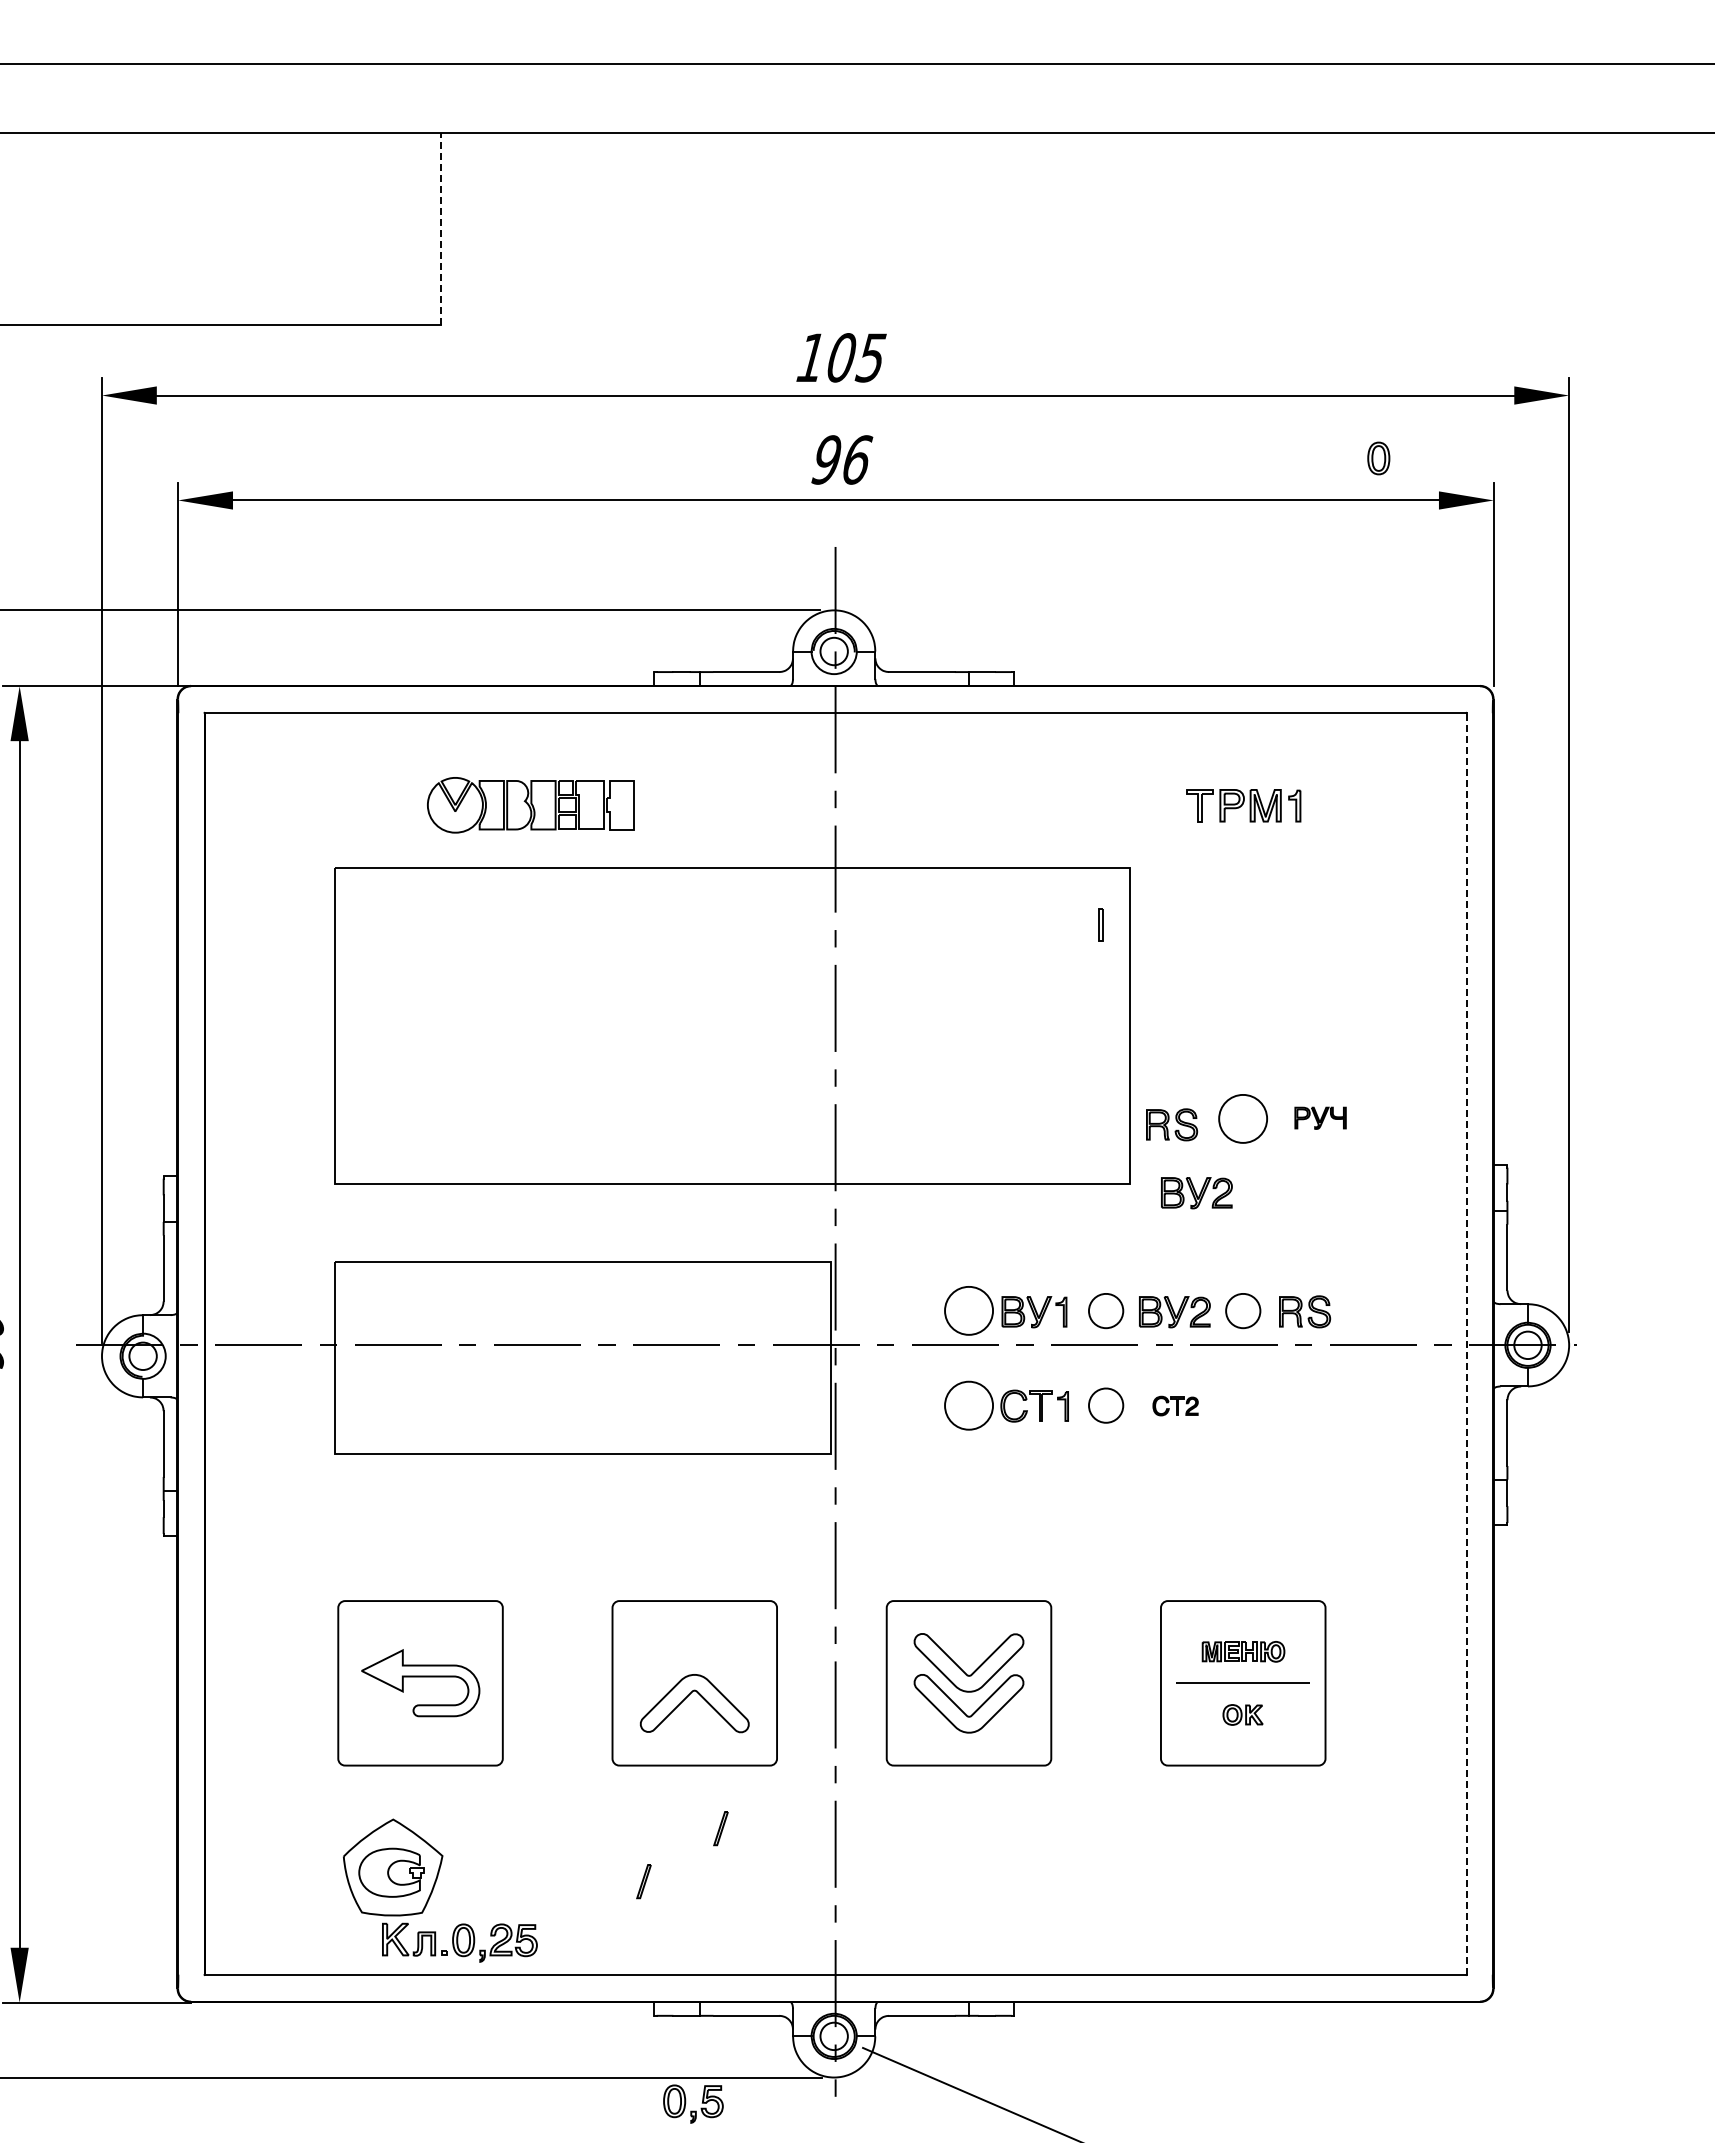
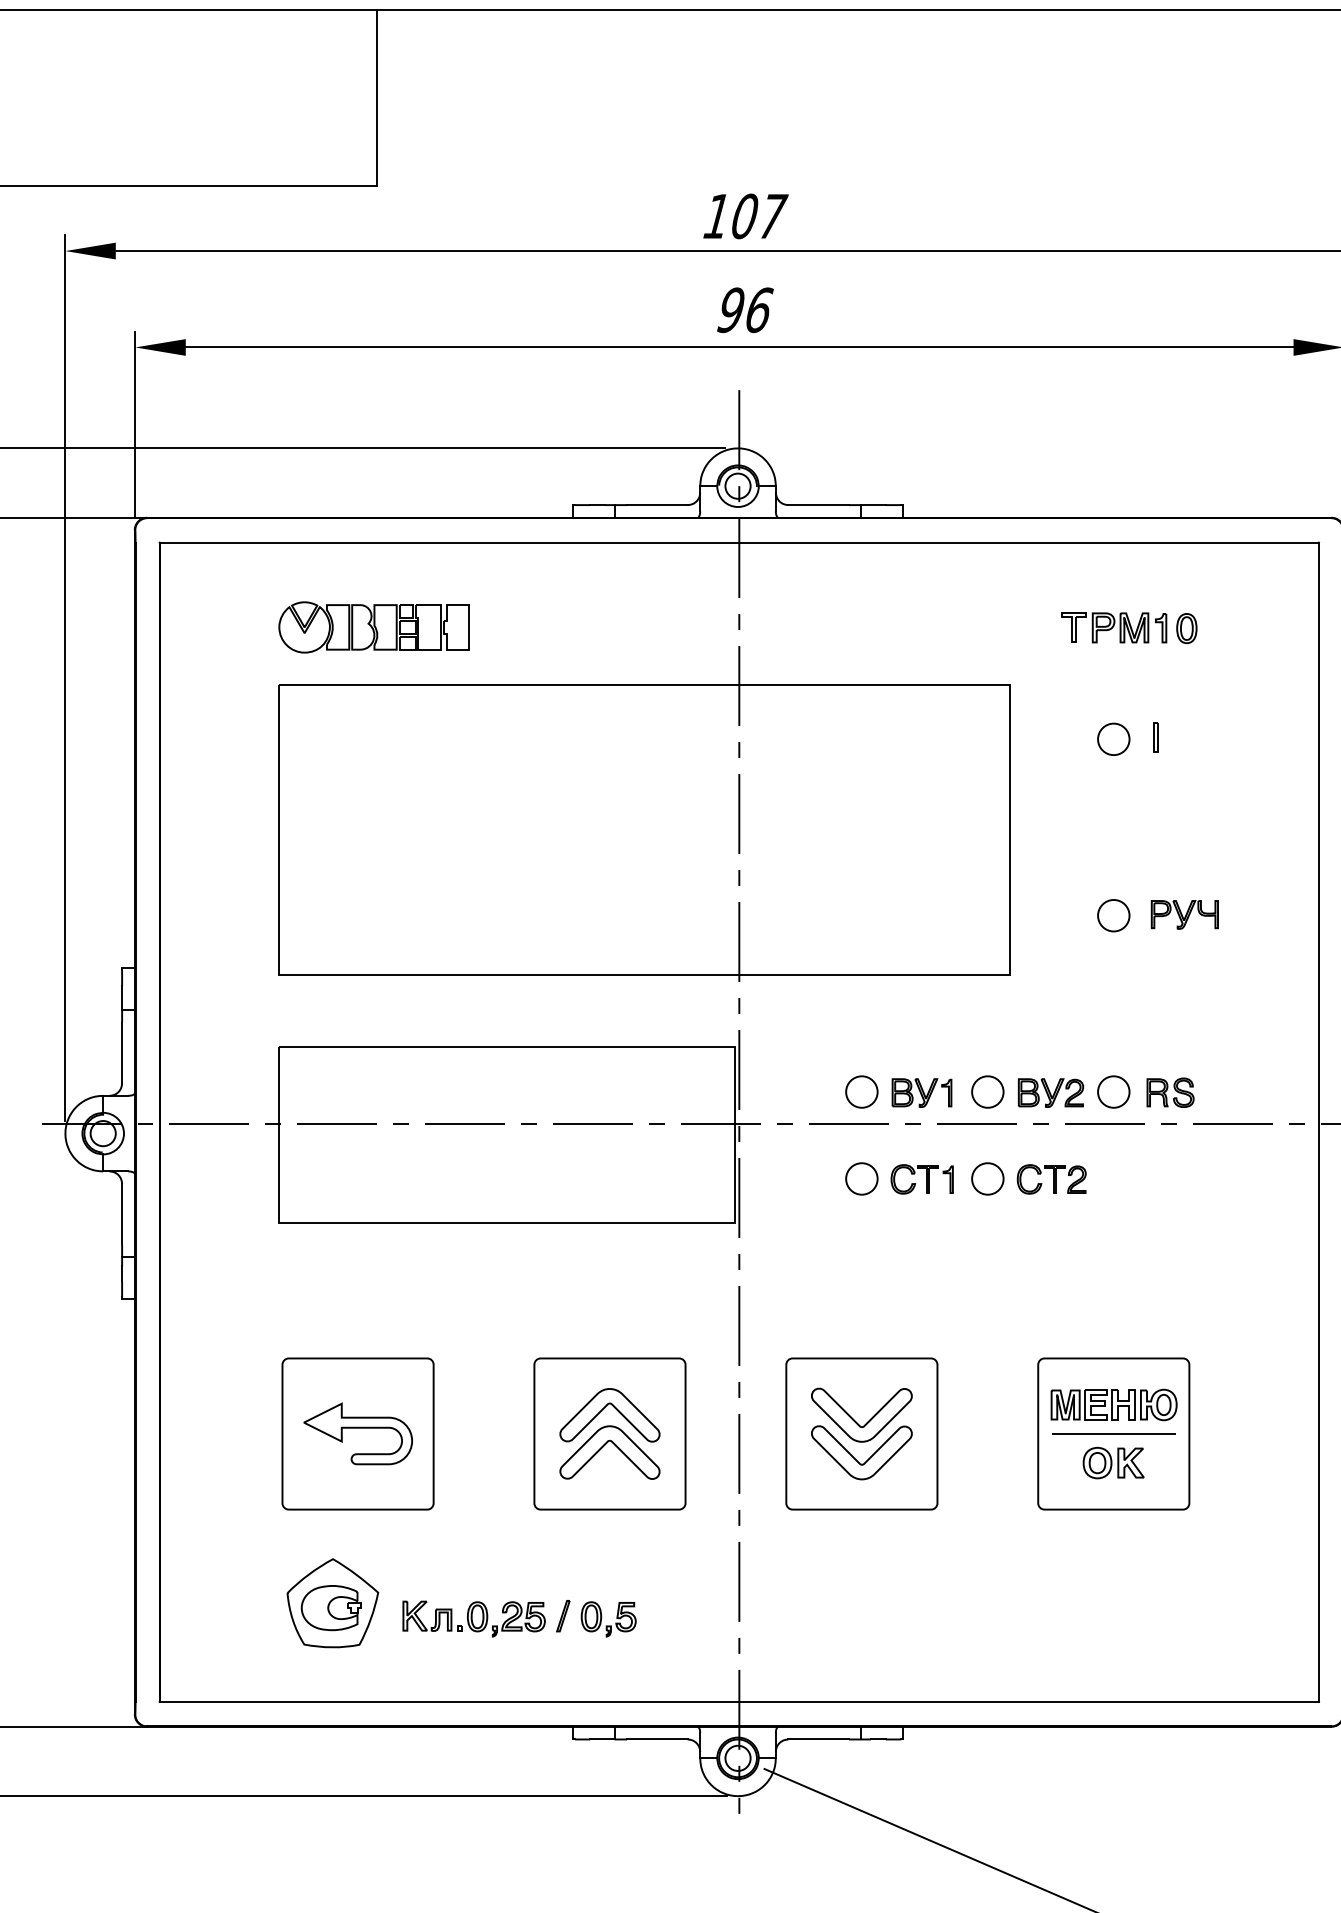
line: (440, 228) -> (376, 97), dashed -> solid
text: (871, 357) -> (772, 216), 105 -> 107
part: (1378, 458) -> (1186, 628), moved
part: (530, 805) -> (373, 627), moved
part: (1100, 924) -> (1155, 736), moved
part: (1243, 927) -> (1114, 739), added
part: (1320, 1118) -> (1184, 915), size x1.43
part: (1243, 1119) -> (1114, 916), size x0.71
part: (1172, 1124) -> (1048, 920), removed
part: (1196, 1193) -> (1070, 984), removed
part: (968, 1311) -> (861, 1092), size x0.71
line: (1466, 1343) -> (1318, 1121), dashed -> solid
part: (968, 1405) -> (861, 1178), size x0.71
part: (1175, 1405) -> (1051, 1178), size x1.67
part: (1243, 1651) -> (1114, 1404), size x1.67
part: (688, 1656) -> (604, 1409), added
part: (1242, 1714) -> (1113, 1462), size x1.67
part: (720, 1828) -> (633, 1567), removed
part: (459, 1942) -> (473, 1618), moved
part: (686, 2103) -> (602, 1618), moved

